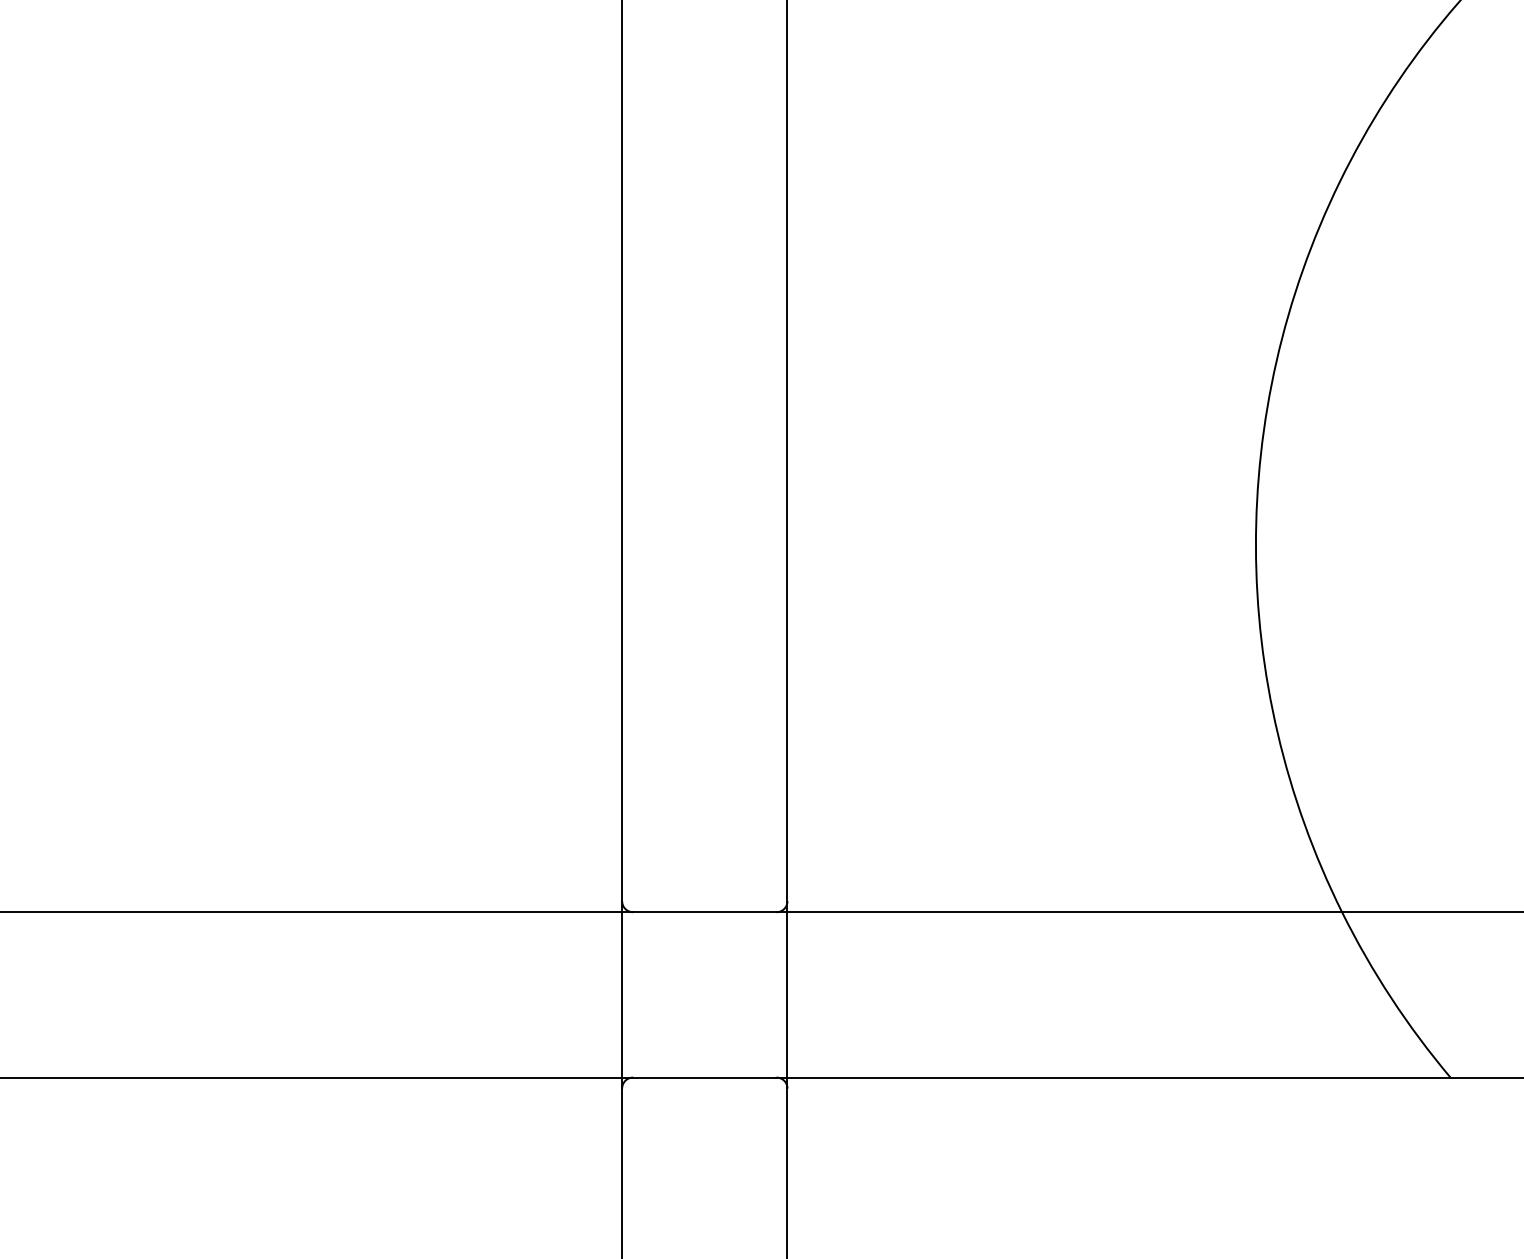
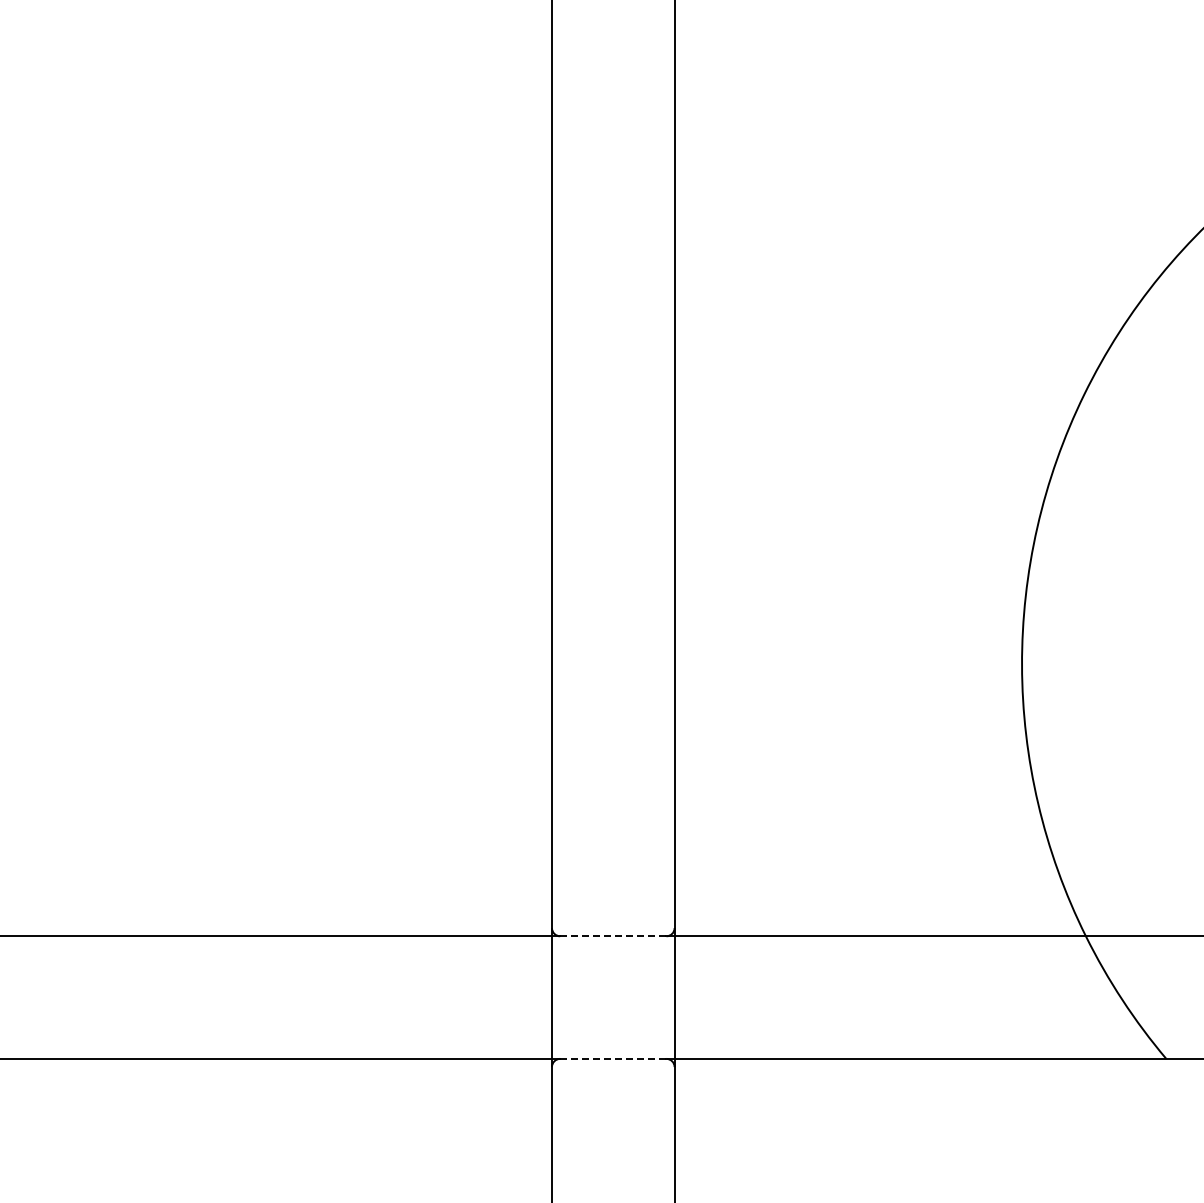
line: (705, 912) -> (613, 936), solid -> dashed
line: (703, 1077) -> (612, 1058), solid -> dashed

